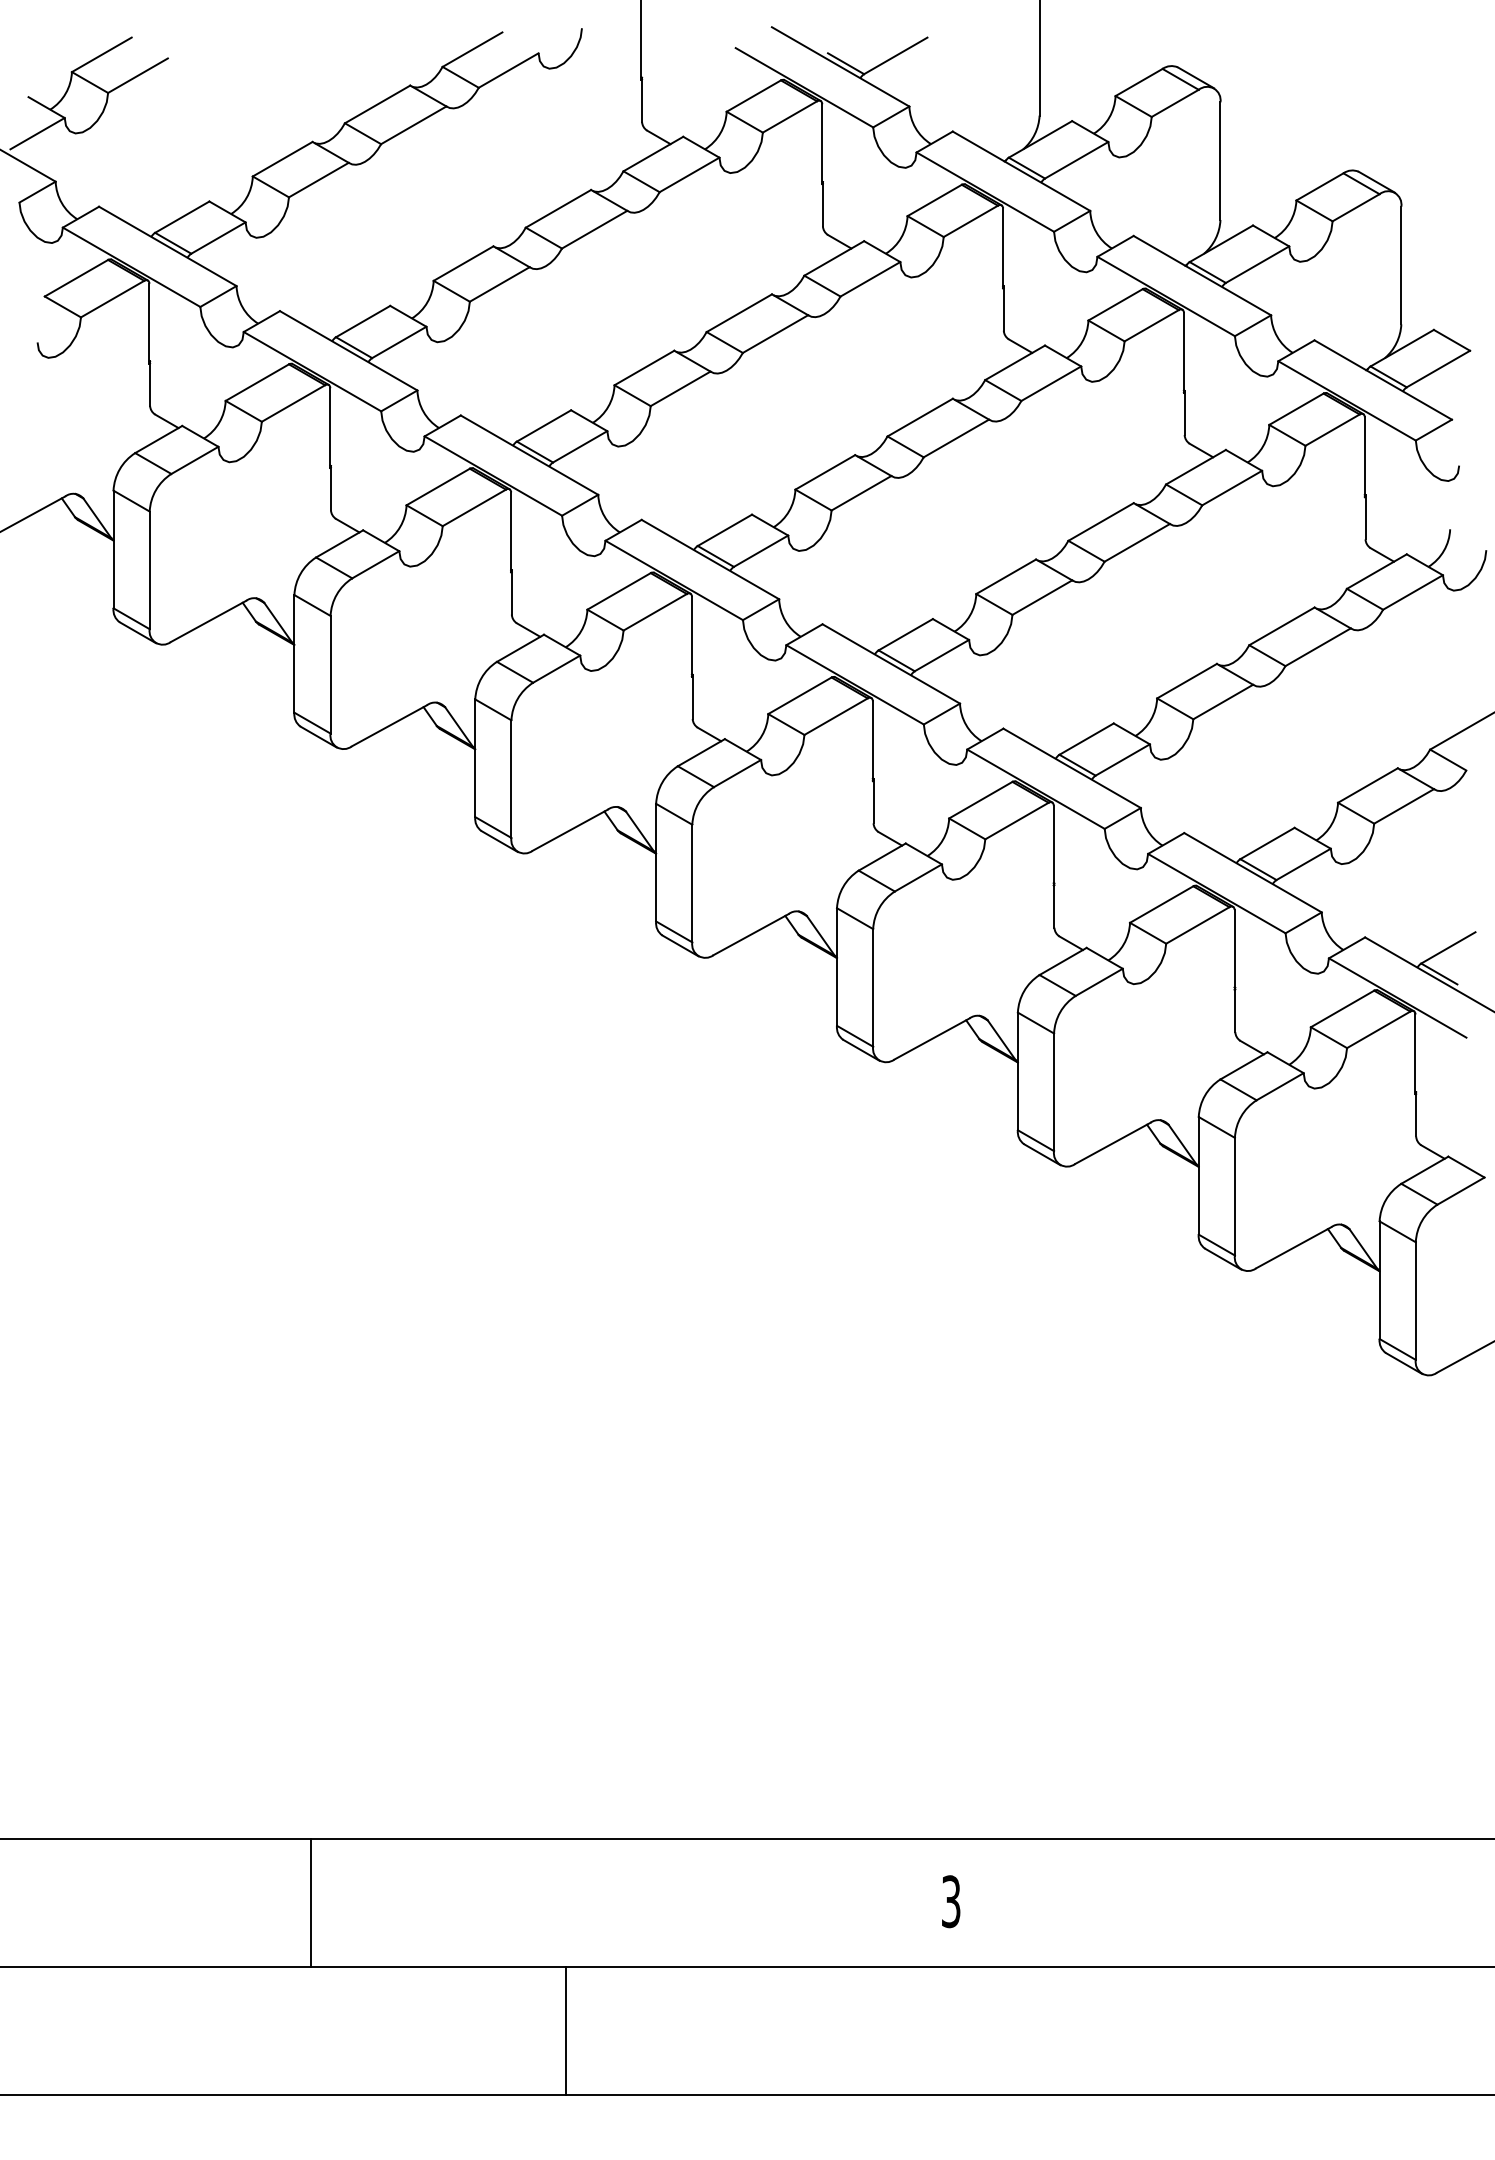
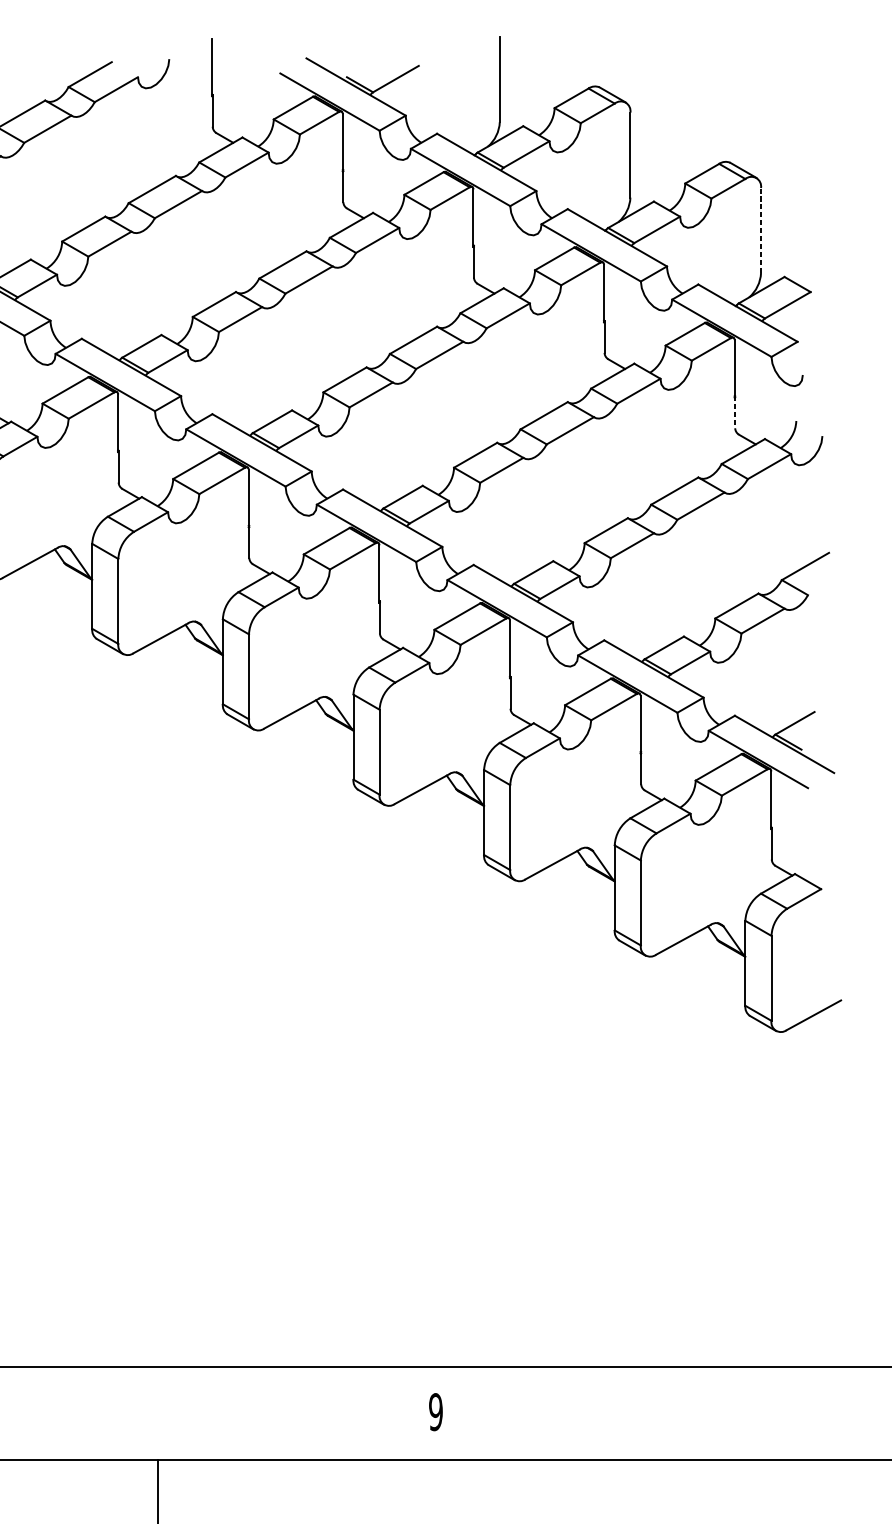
line: (1401, 265) -> (761, 230), solid -> dashed
line: (1365, 517) -> (735, 412), solid -> dashed
text: (950, 1901) -> (435, 1412), 3 -> 9

